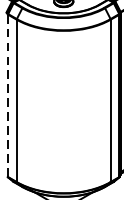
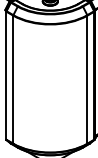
line: (8, 95) -> (6, 75), dashed -> solid

